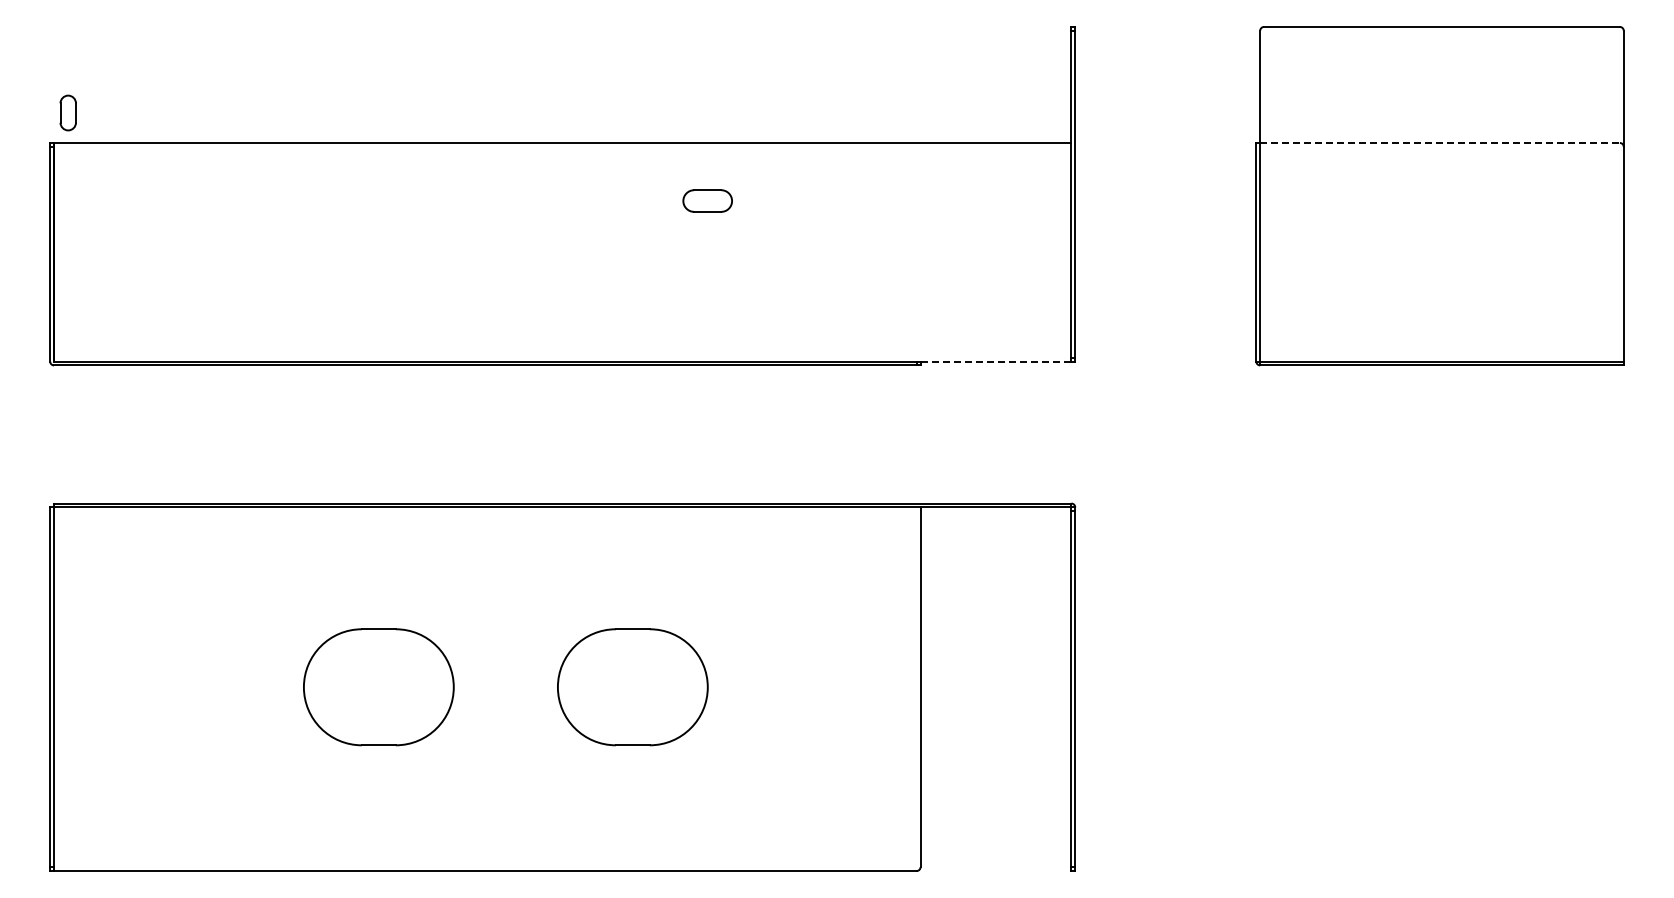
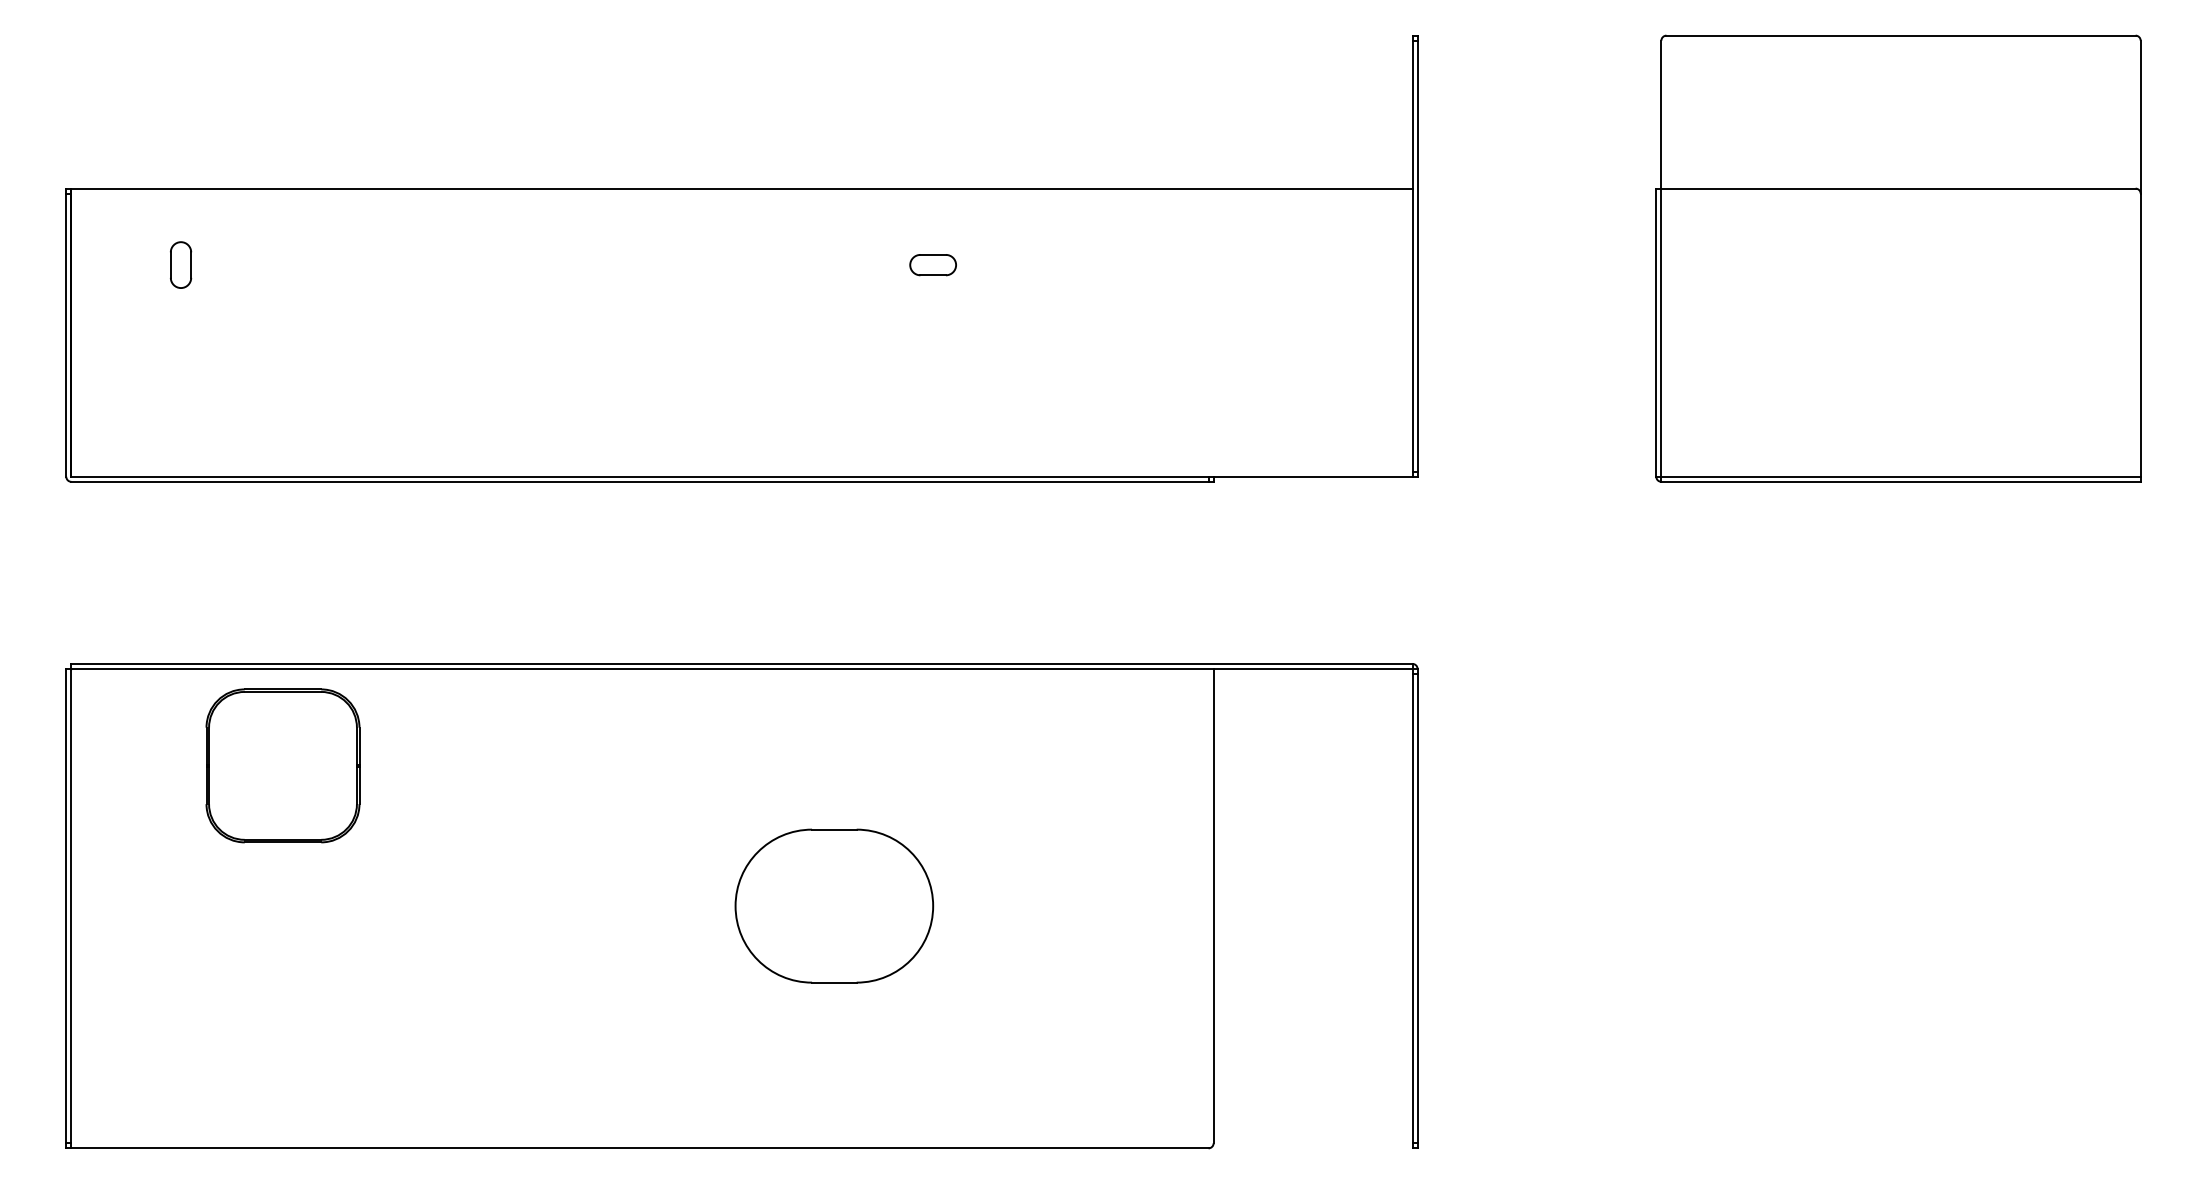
part: (67, 112) -> (180, 264), moved
line: (1440, 143) -> (1899, 189), dashed -> solid
part: (707, 200) -> (932, 264), size x0.71
line: (995, 361) -> (1312, 476), dashed -> solid
part: (214, 580) -> (282, 765), added
part: (378, 687) -> (499, 906), removed

